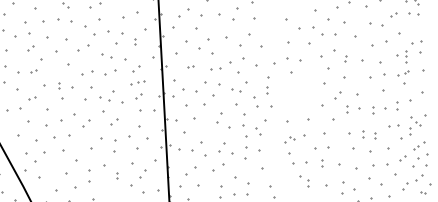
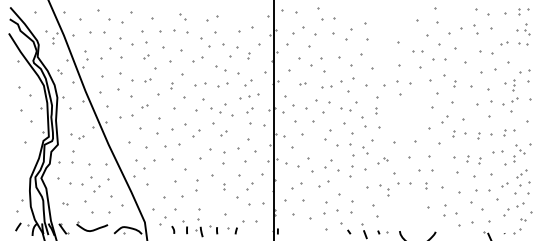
part: (306, 27) -> (417, 51), size x0.62
part: (403, 73) -> (510, 101), size x1.43
part: (138, 82) -> (249, 96), size x1.43
part: (58, 85) -> (171, 85), moved
part: (404, 104) -> (509, 132), size x0.71
part: (288, 139) -> (382, 160), moved
part: (304, 181) -> (384, 190), moved

